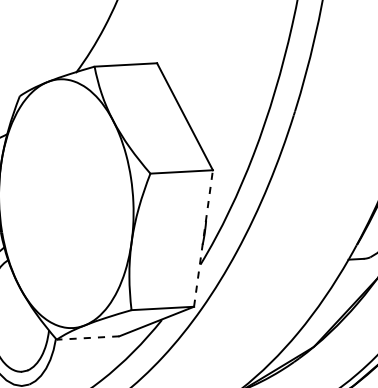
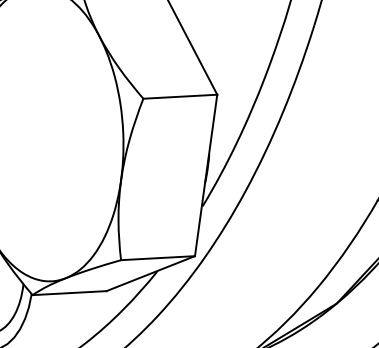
line: (203, 238) -> (206, 175), dashed -> solid
line: (87, 338) -> (68, 293), dashed -> solid

